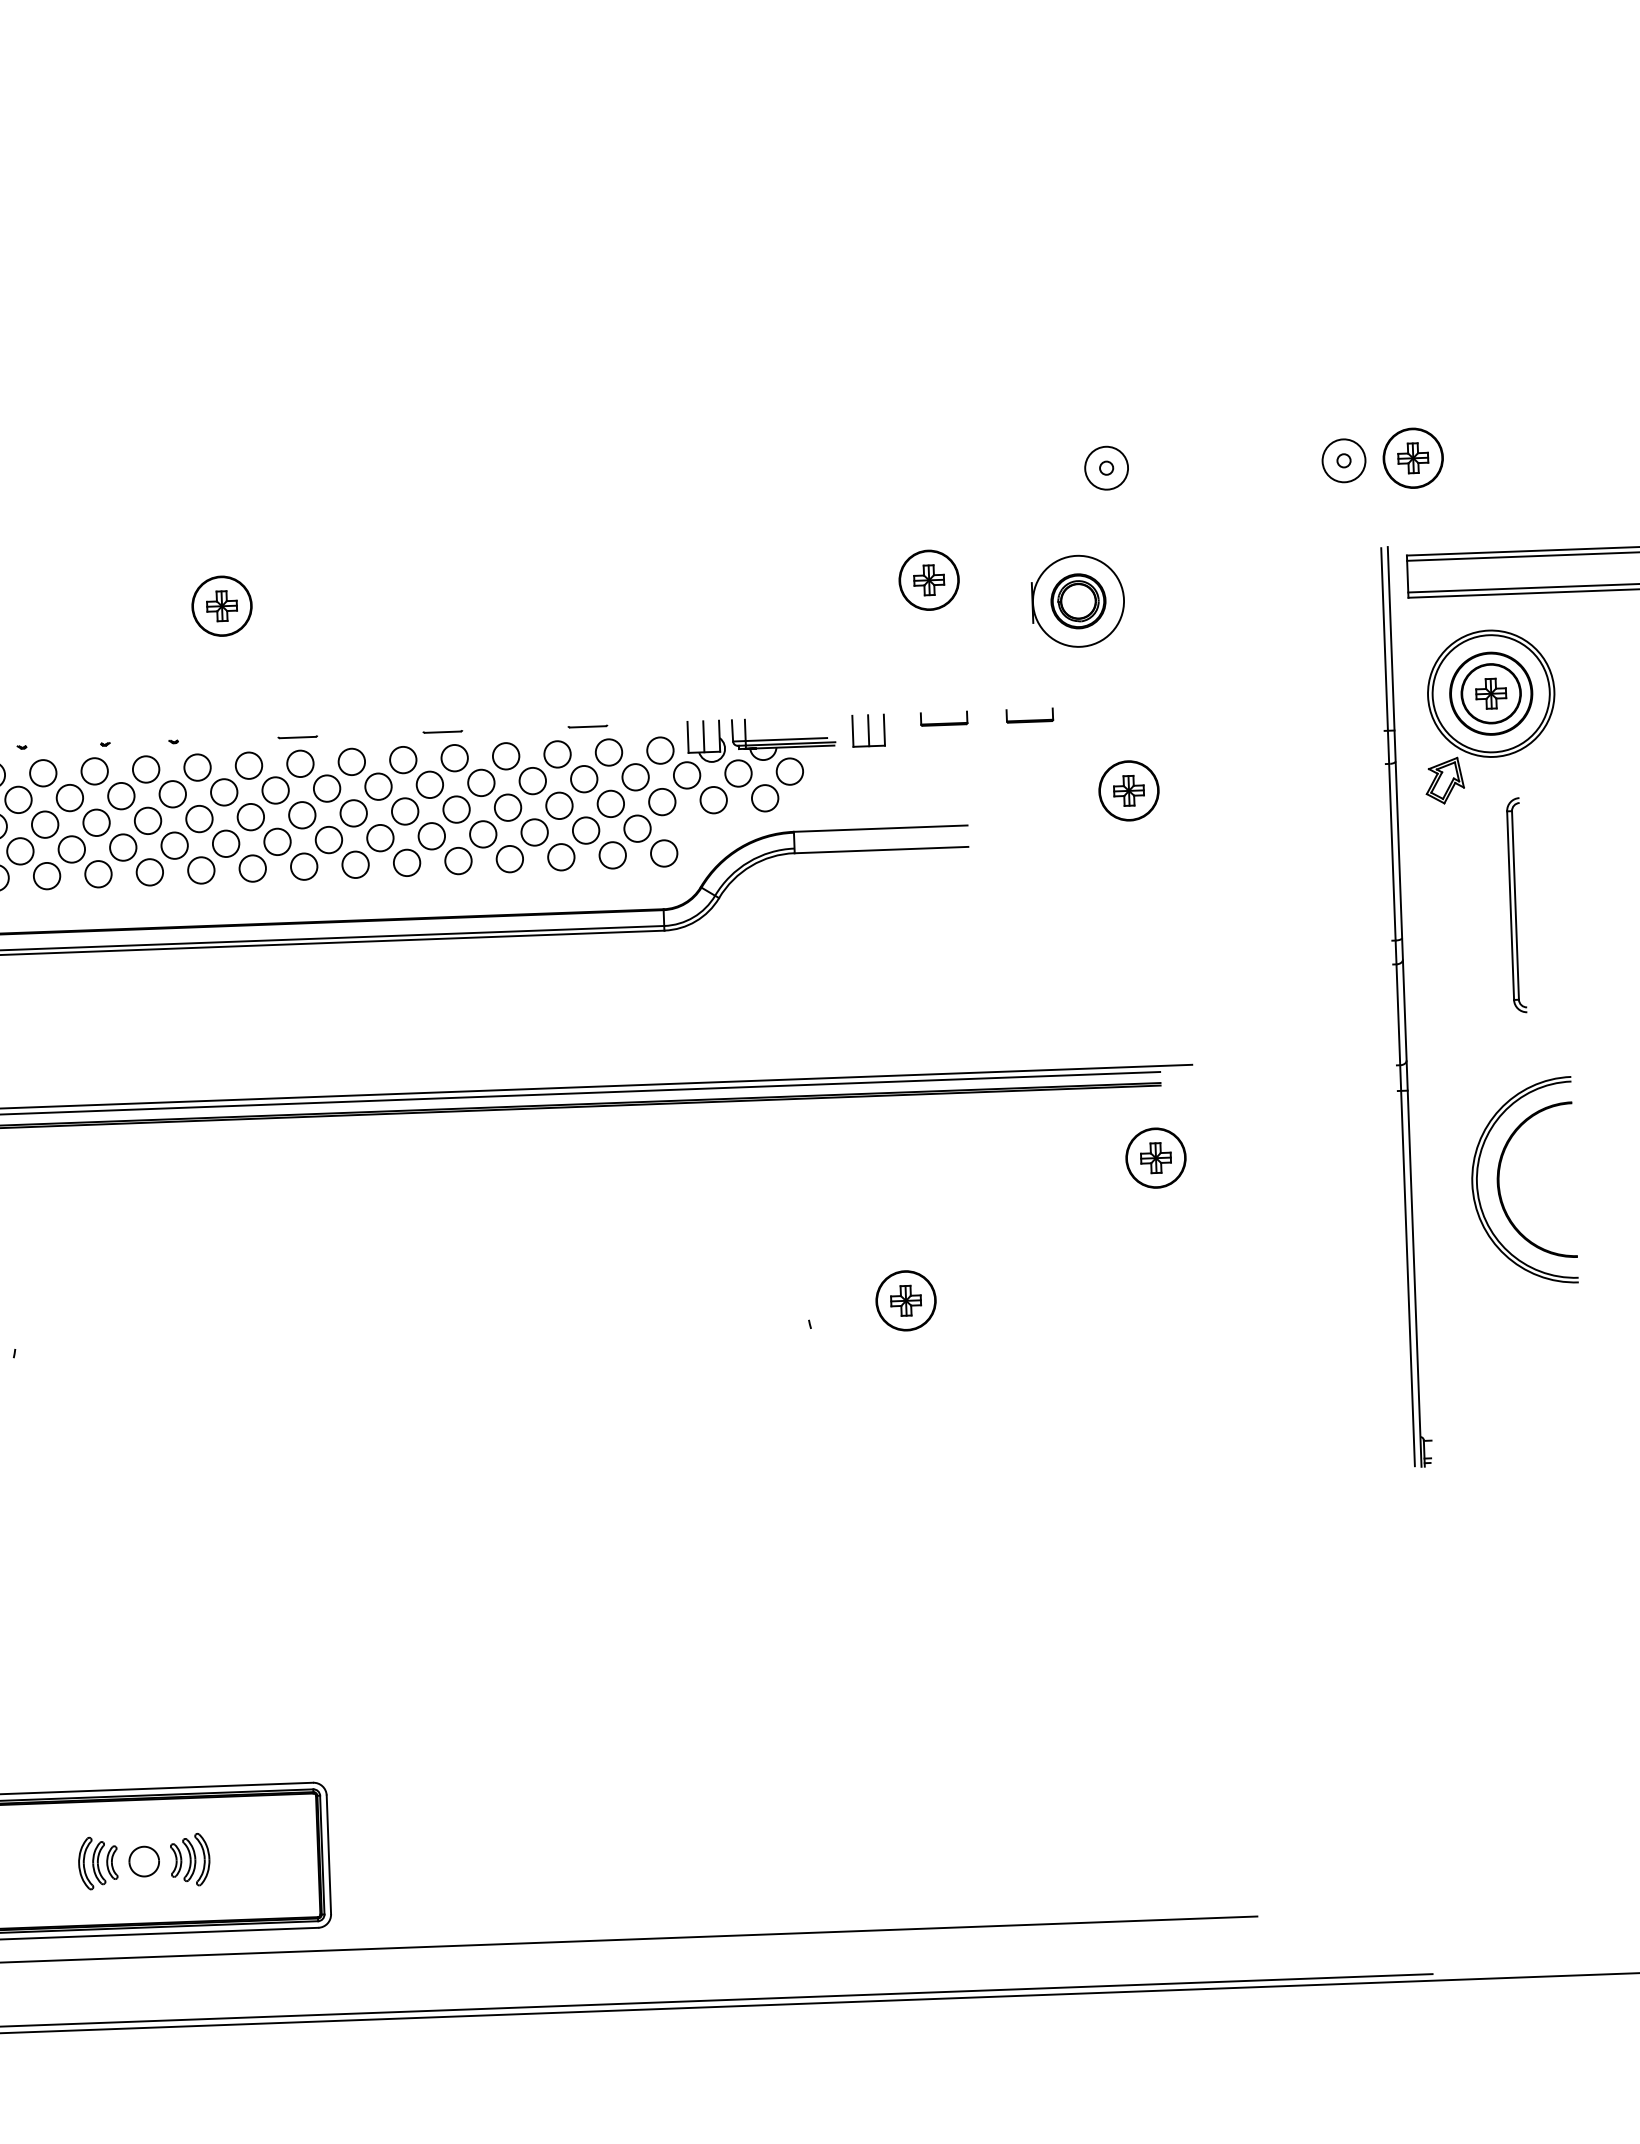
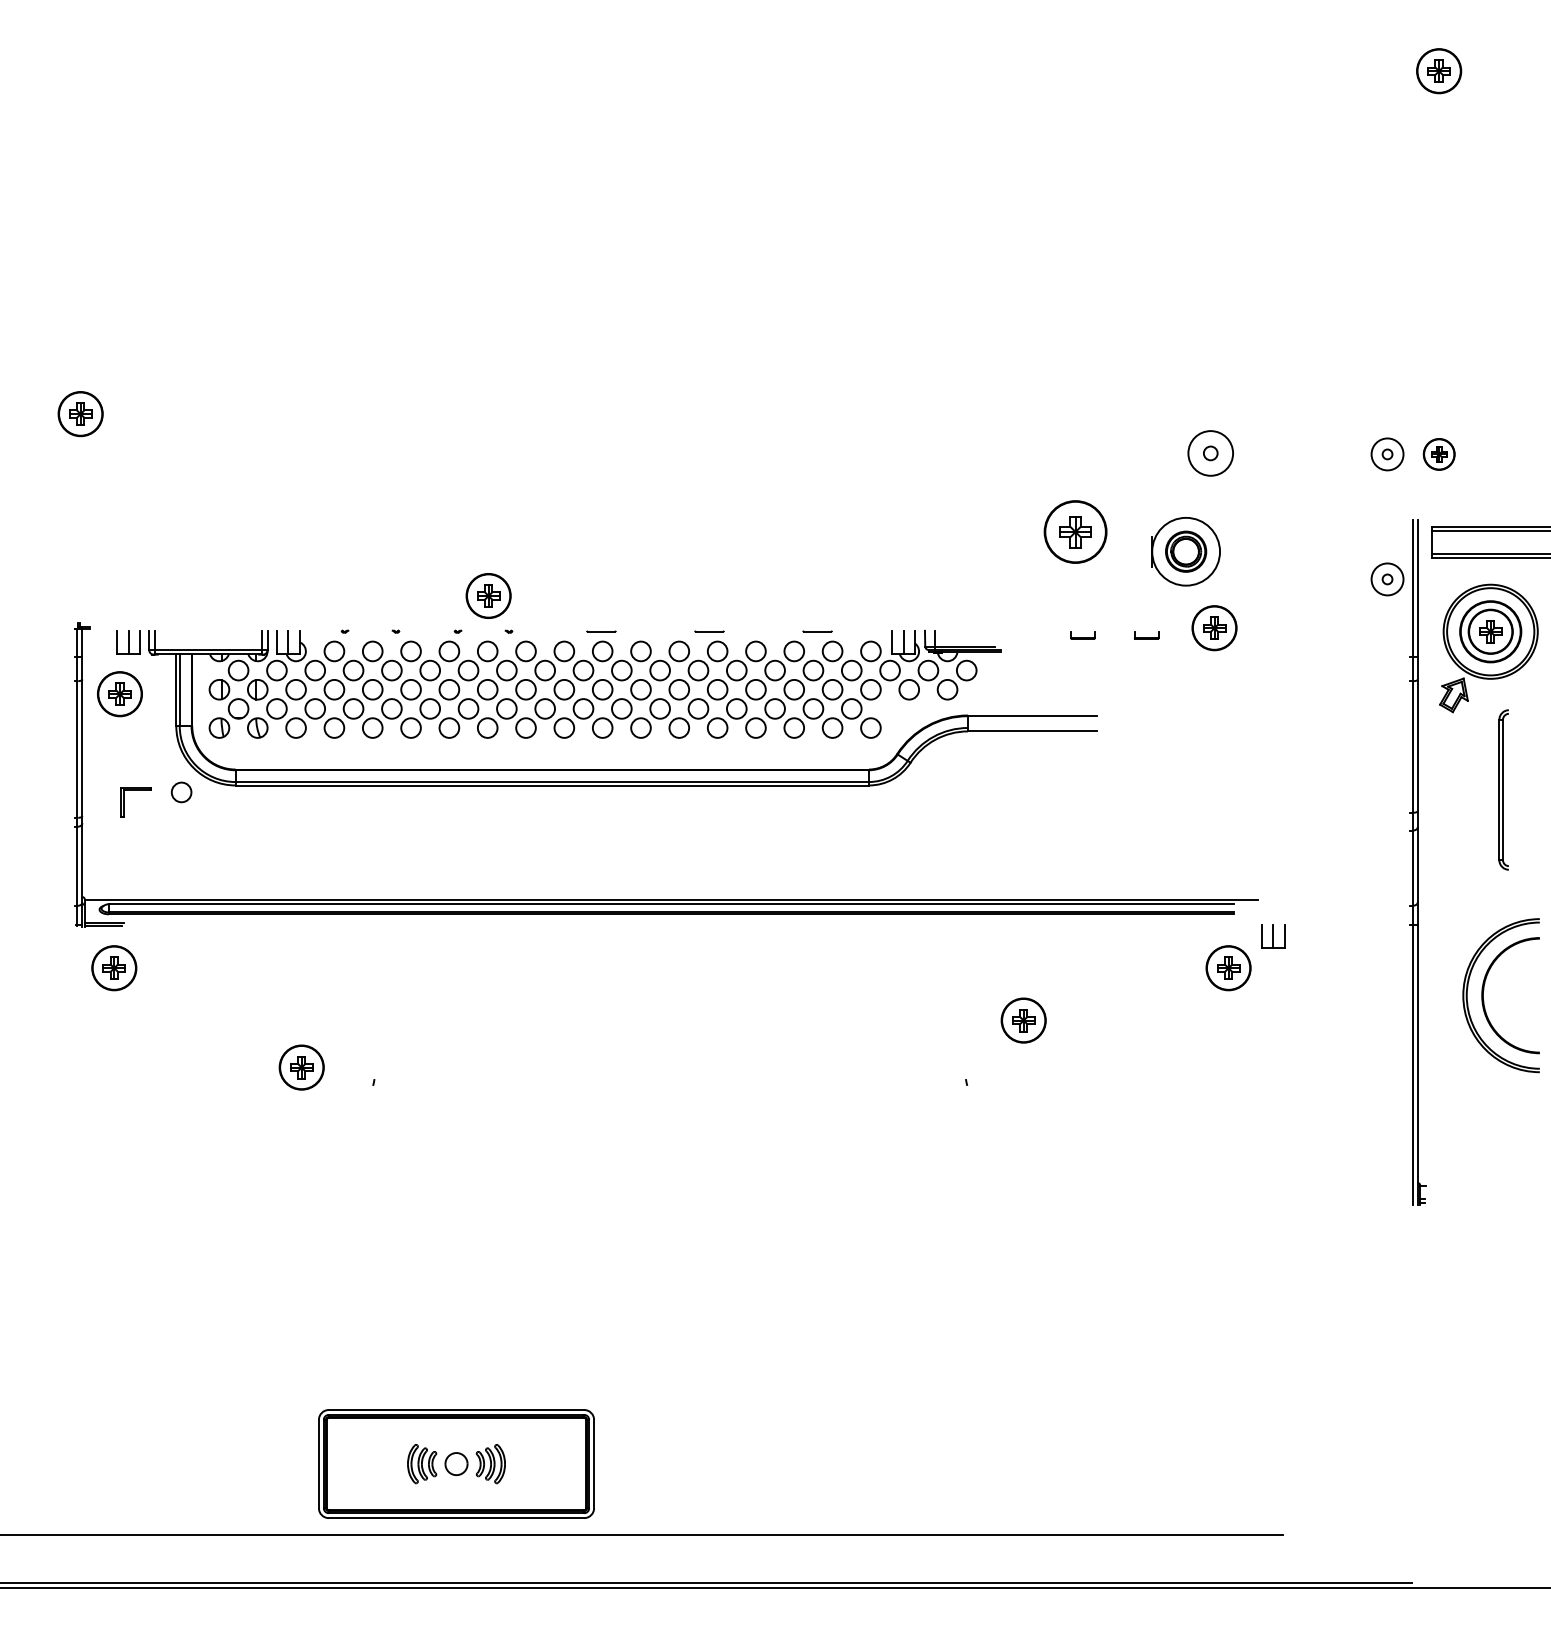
part: (1413, 458) -> (1439, 454), size x0.7
part: (1106, 468) -> (1210, 453), size x1.4
part: (929, 579) -> (1075, 531), size x1.4
part: (221, 605) -> (488, 595), moved
part: (1350, 628) -> (1387, 579), added
part: (1029, 715) -> (1146, 635), size x0.7
part: (943, 718) -> (1082, 635), size x0.7
part: (868, 730) -> (1273, 936), moved
part: (1128, 791) -> (1214, 628), moved
part: (905, 1300) -> (1023, 1020), moved

